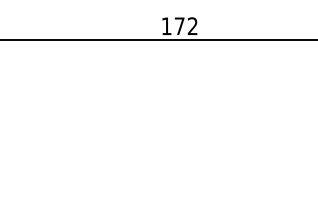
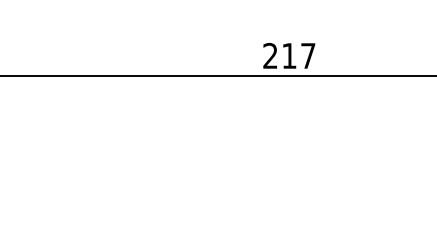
text: (179, 25) -> (289, 54), 172 -> 217

